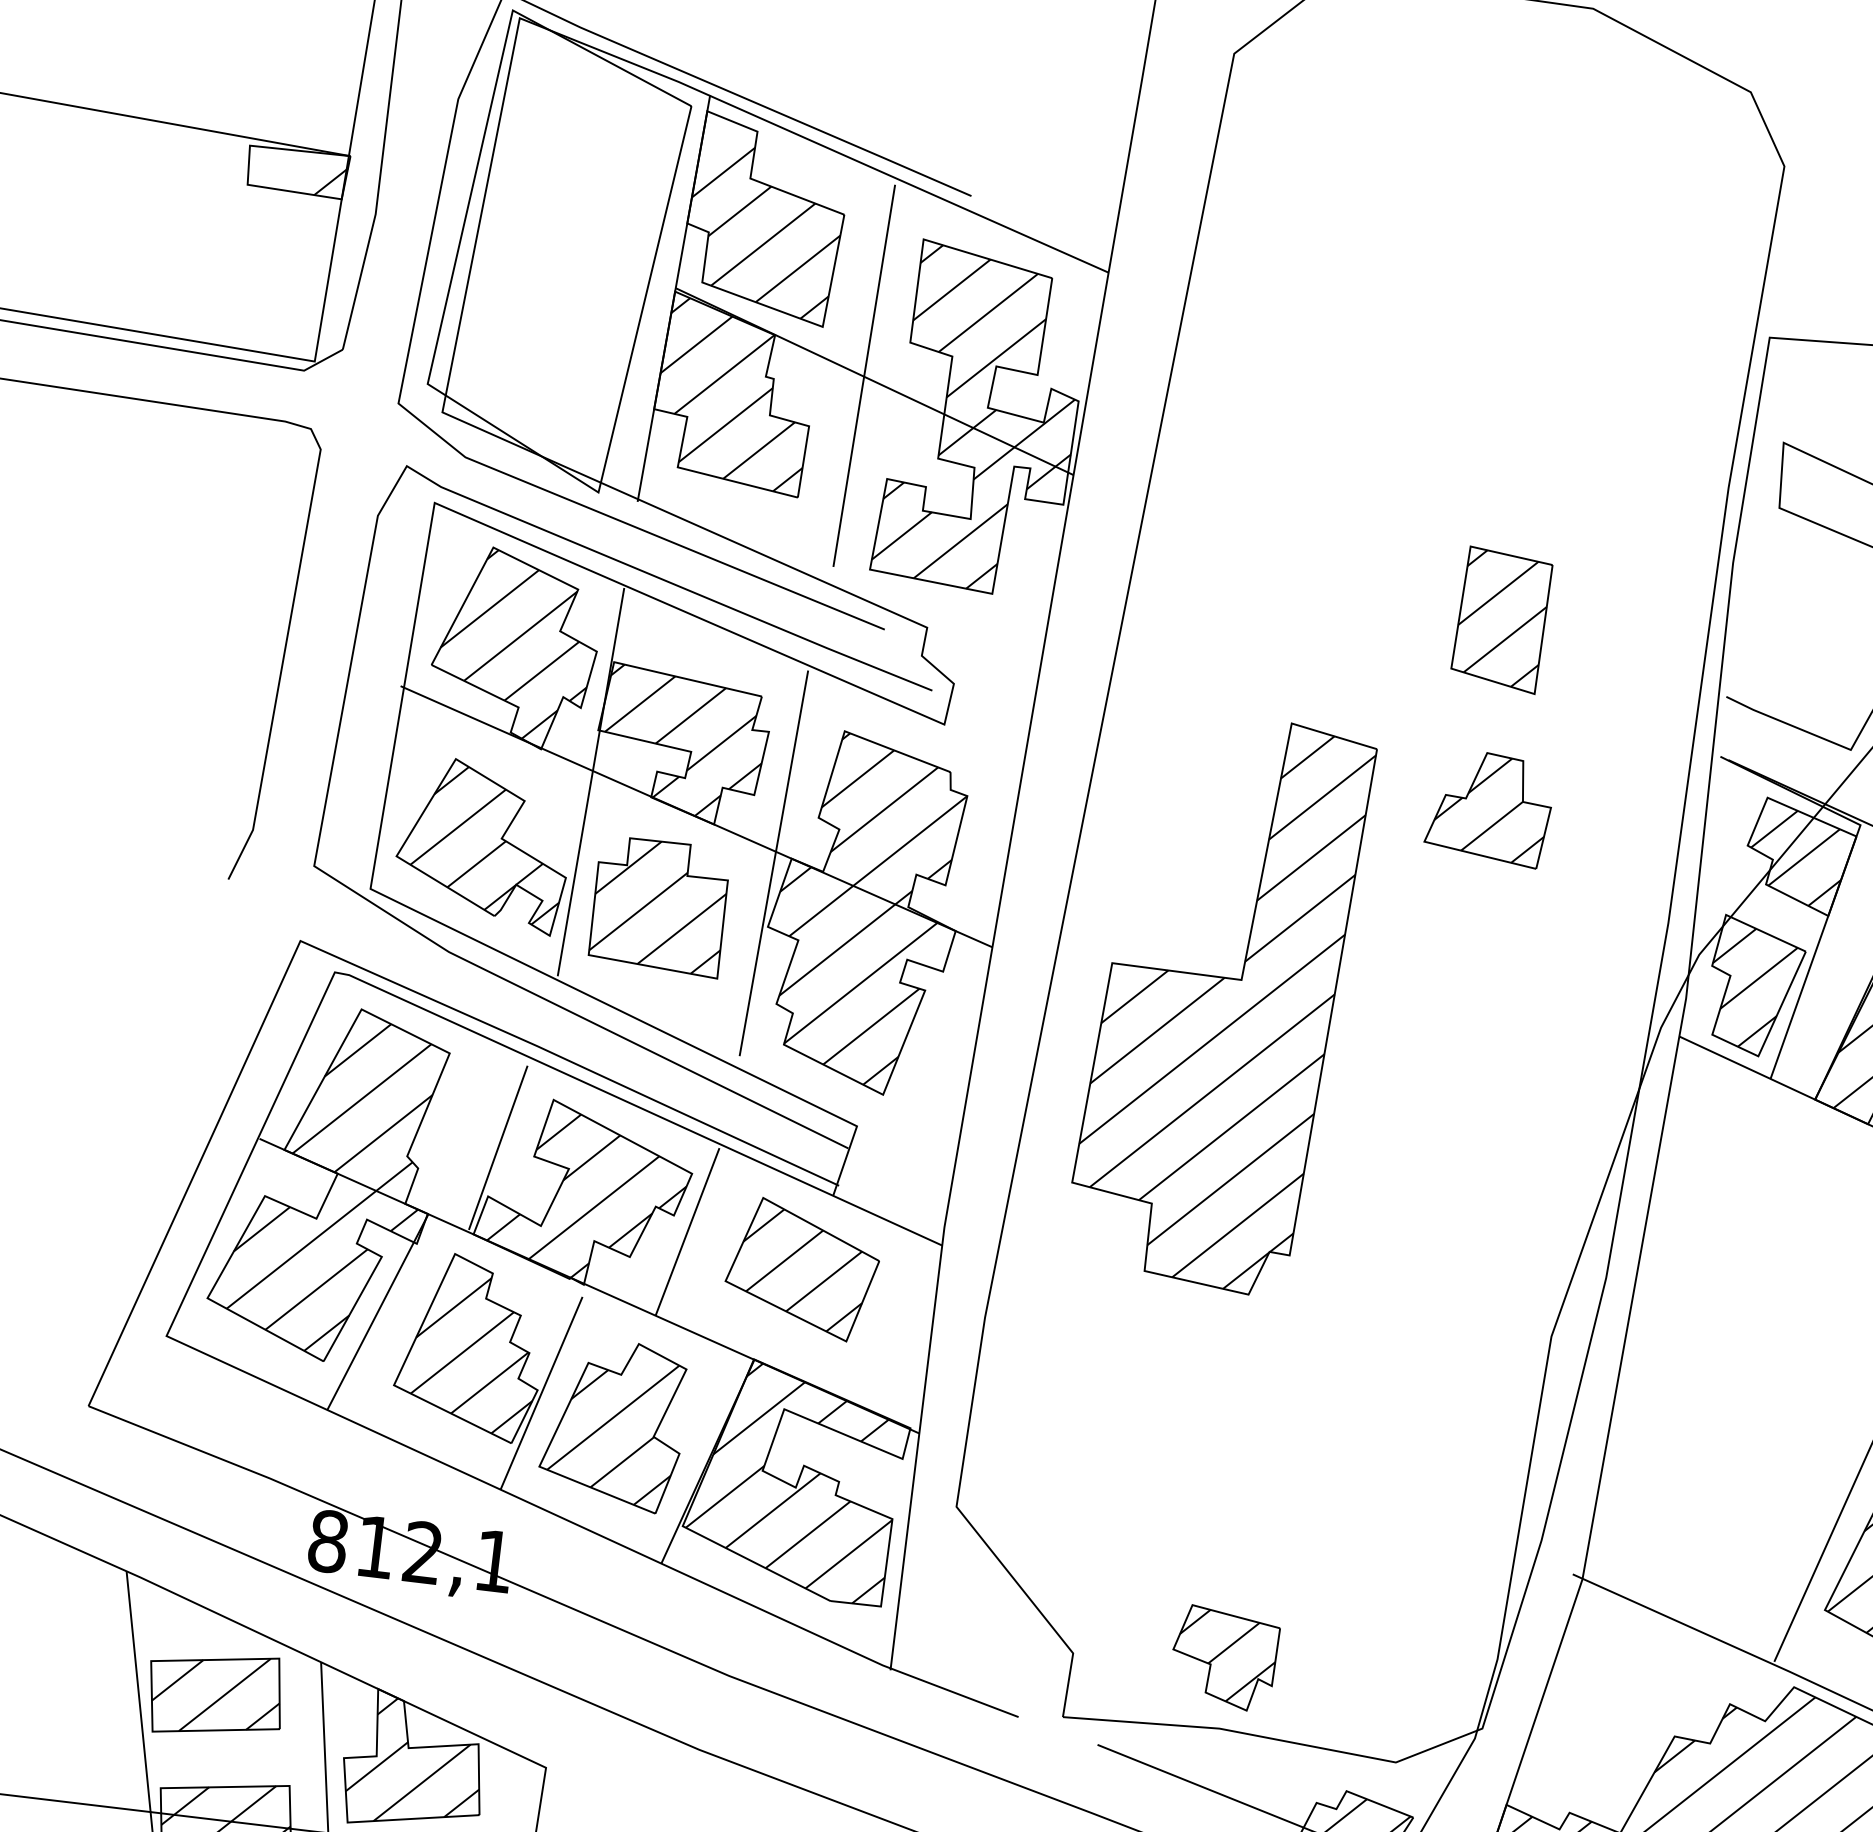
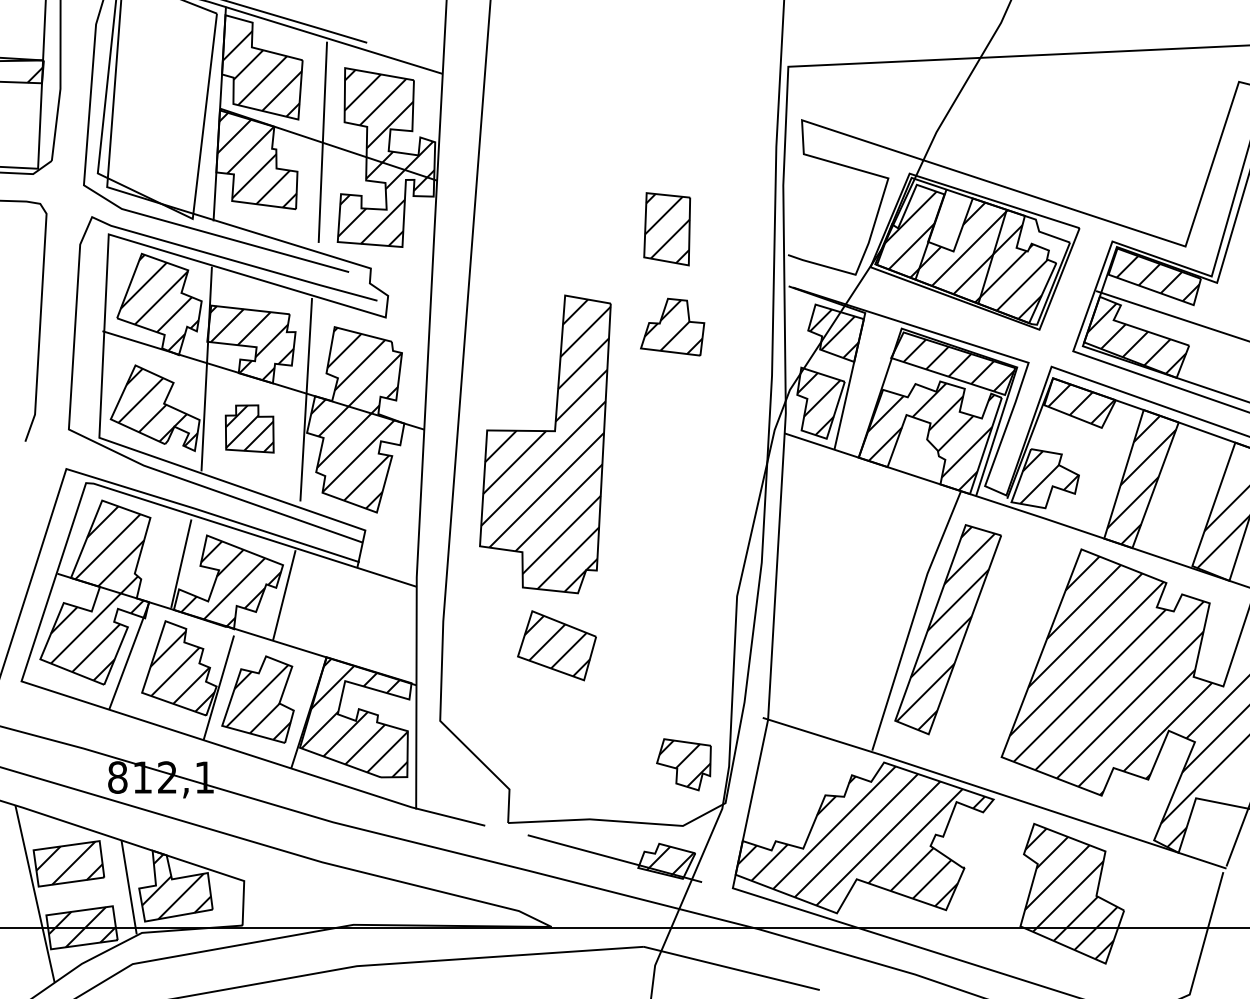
part: (659, 905) -> (249, 428), size x0.7
part: (801, 1268) -> (556, 645), moved
part: (1223, 1657) -> (683, 764), moved

